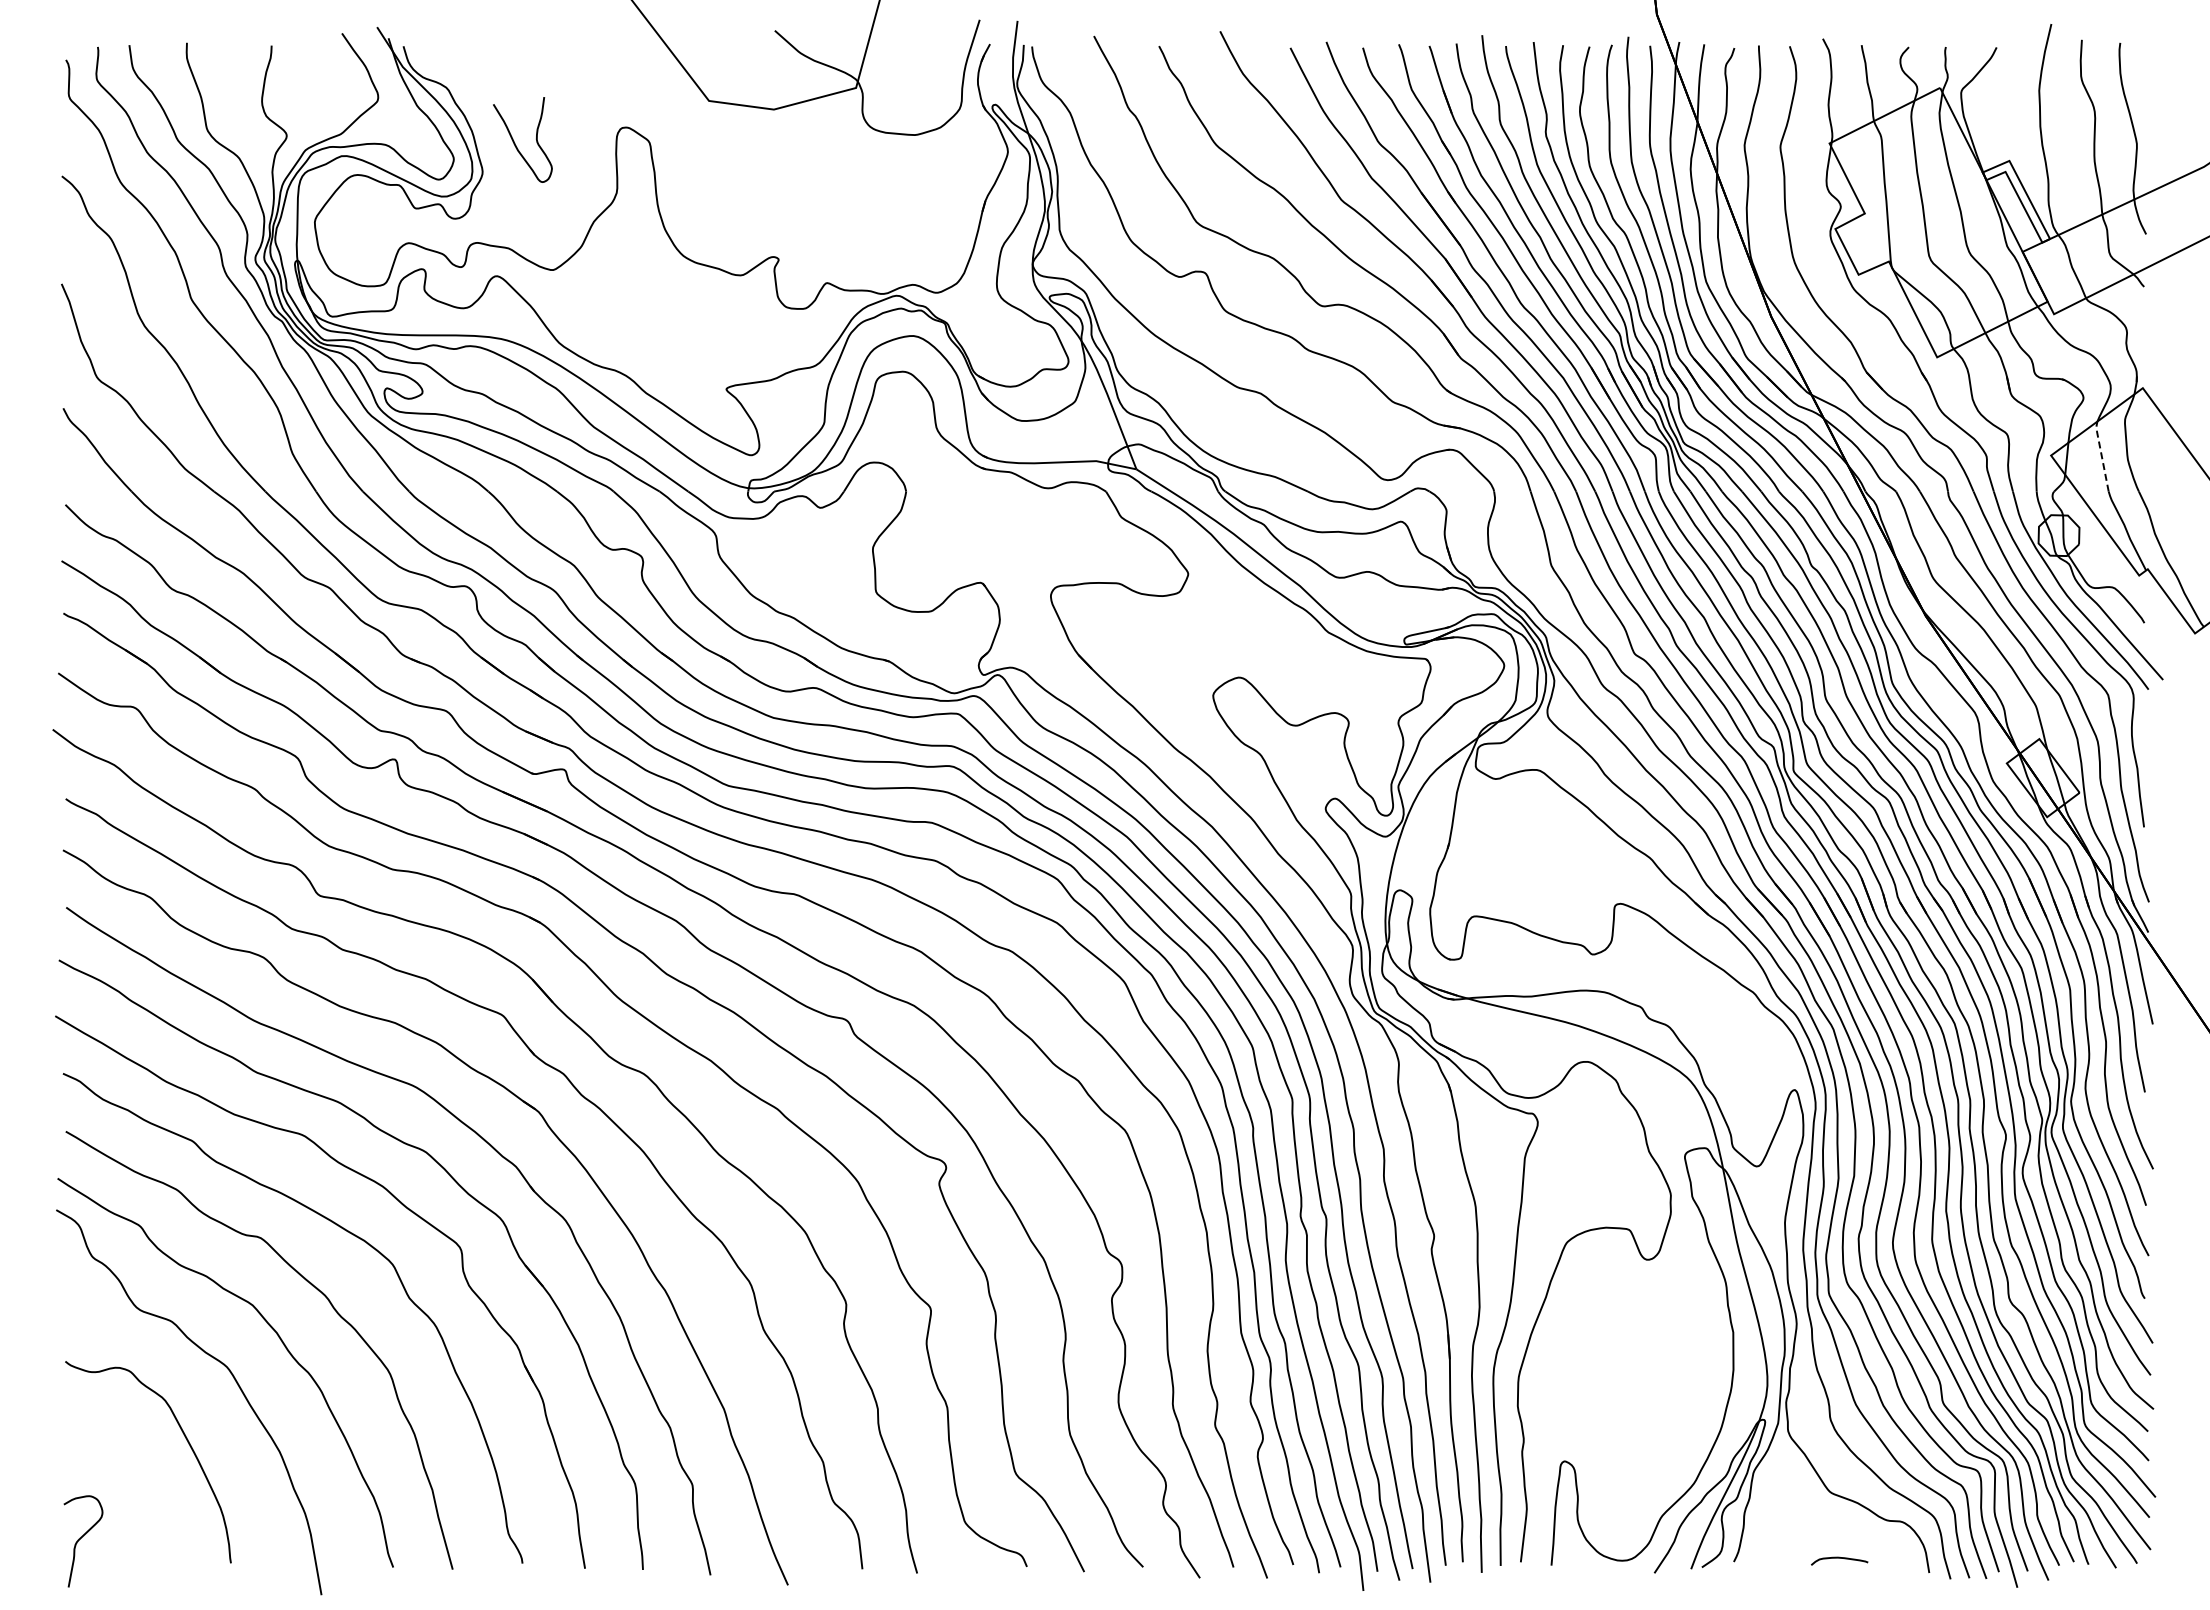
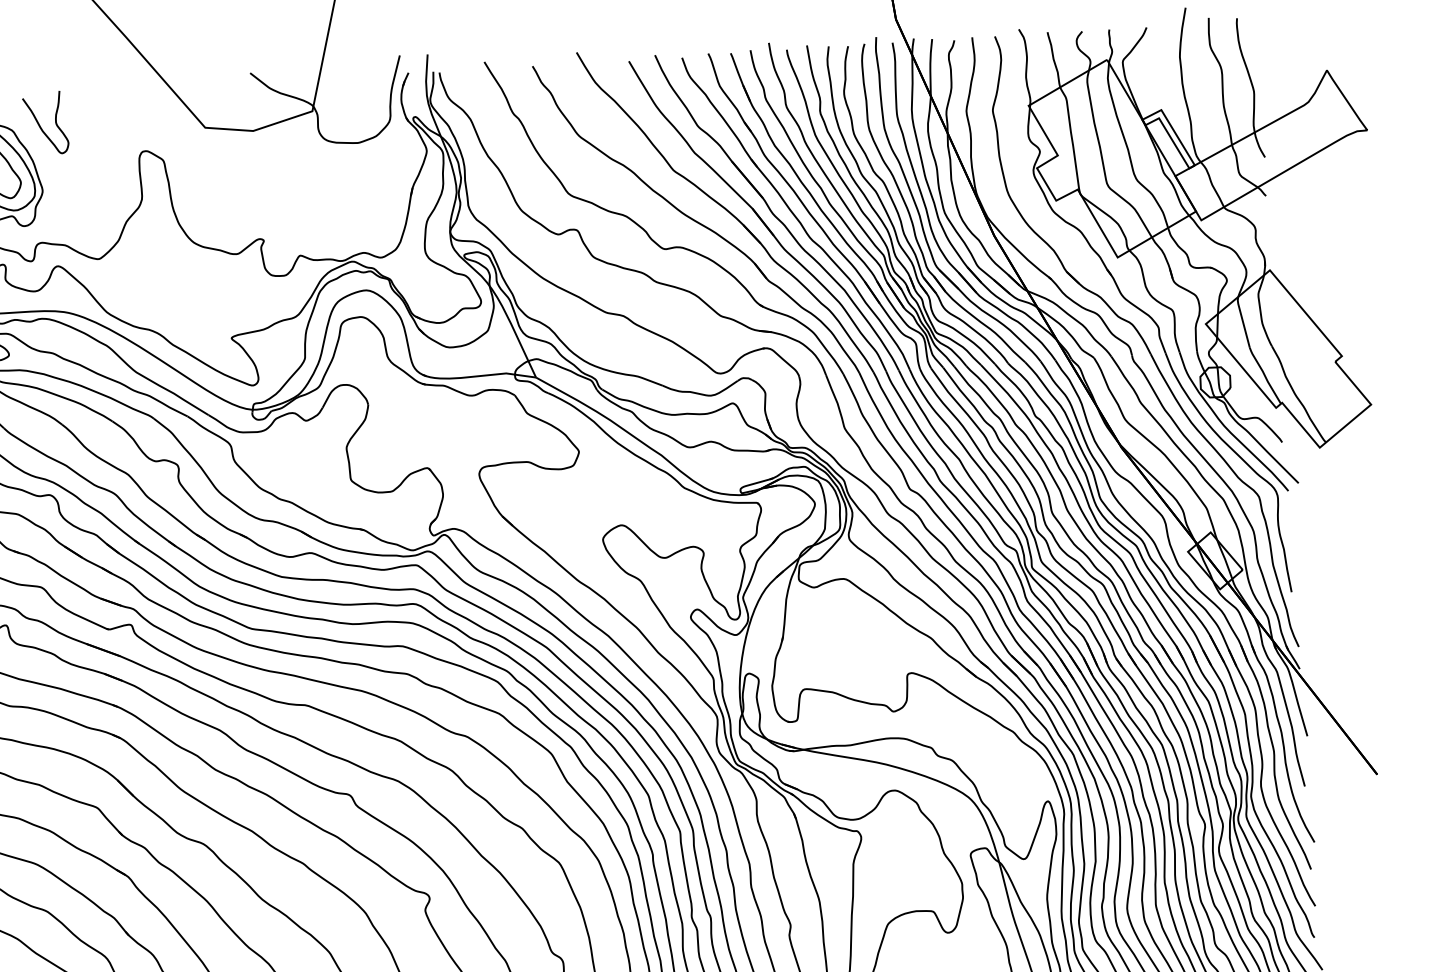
curve: (515, 143) -> (40, 126), moved
line: (2101, 455) -> (1242, 321), dashed -> solid

